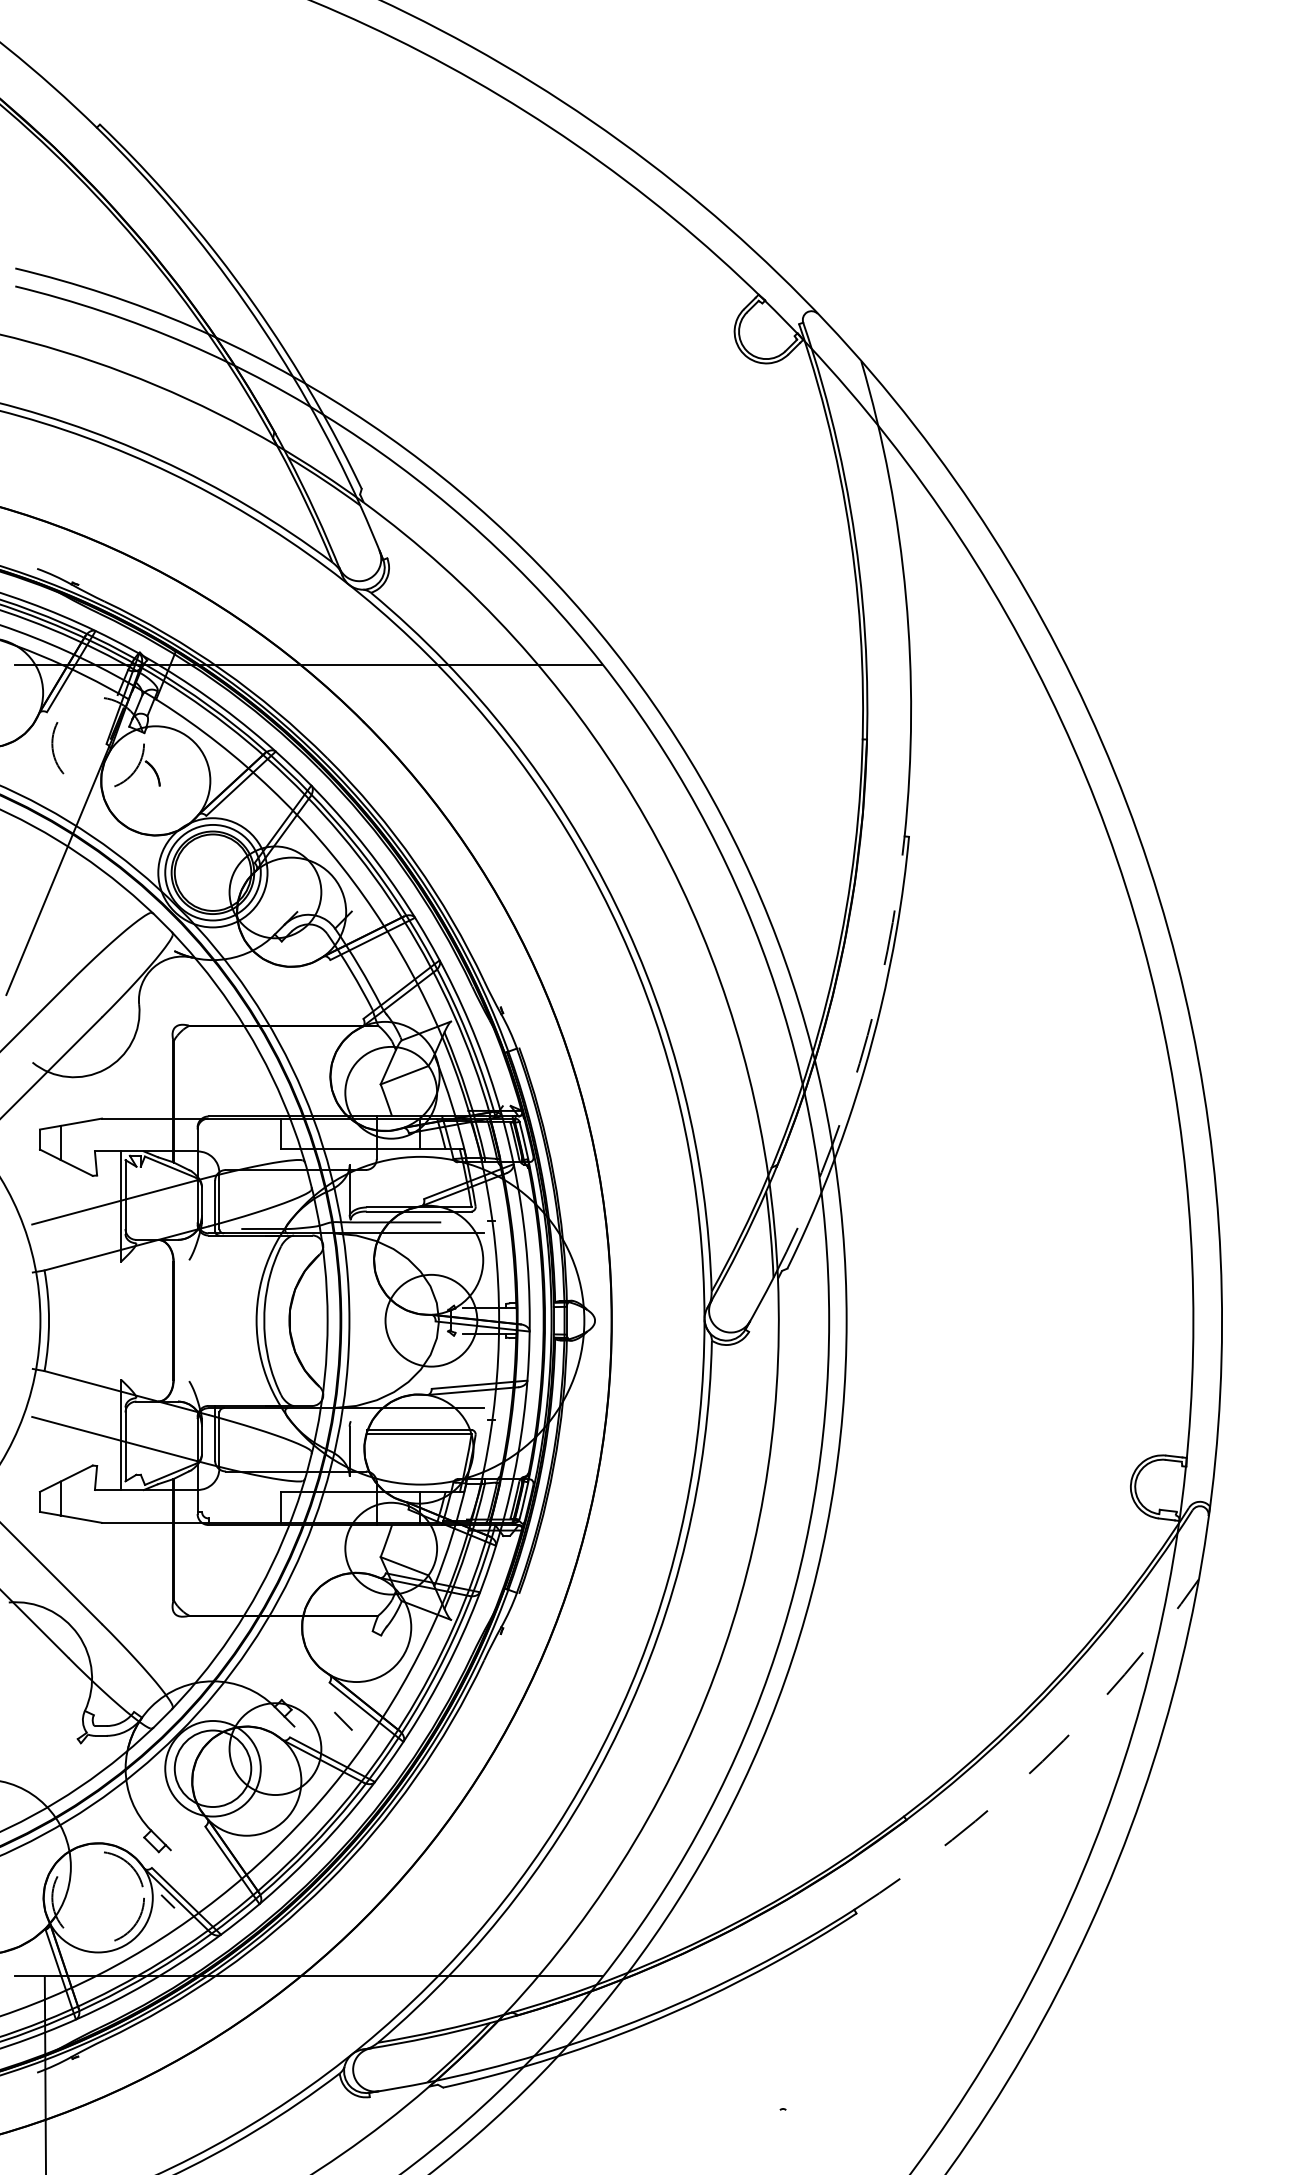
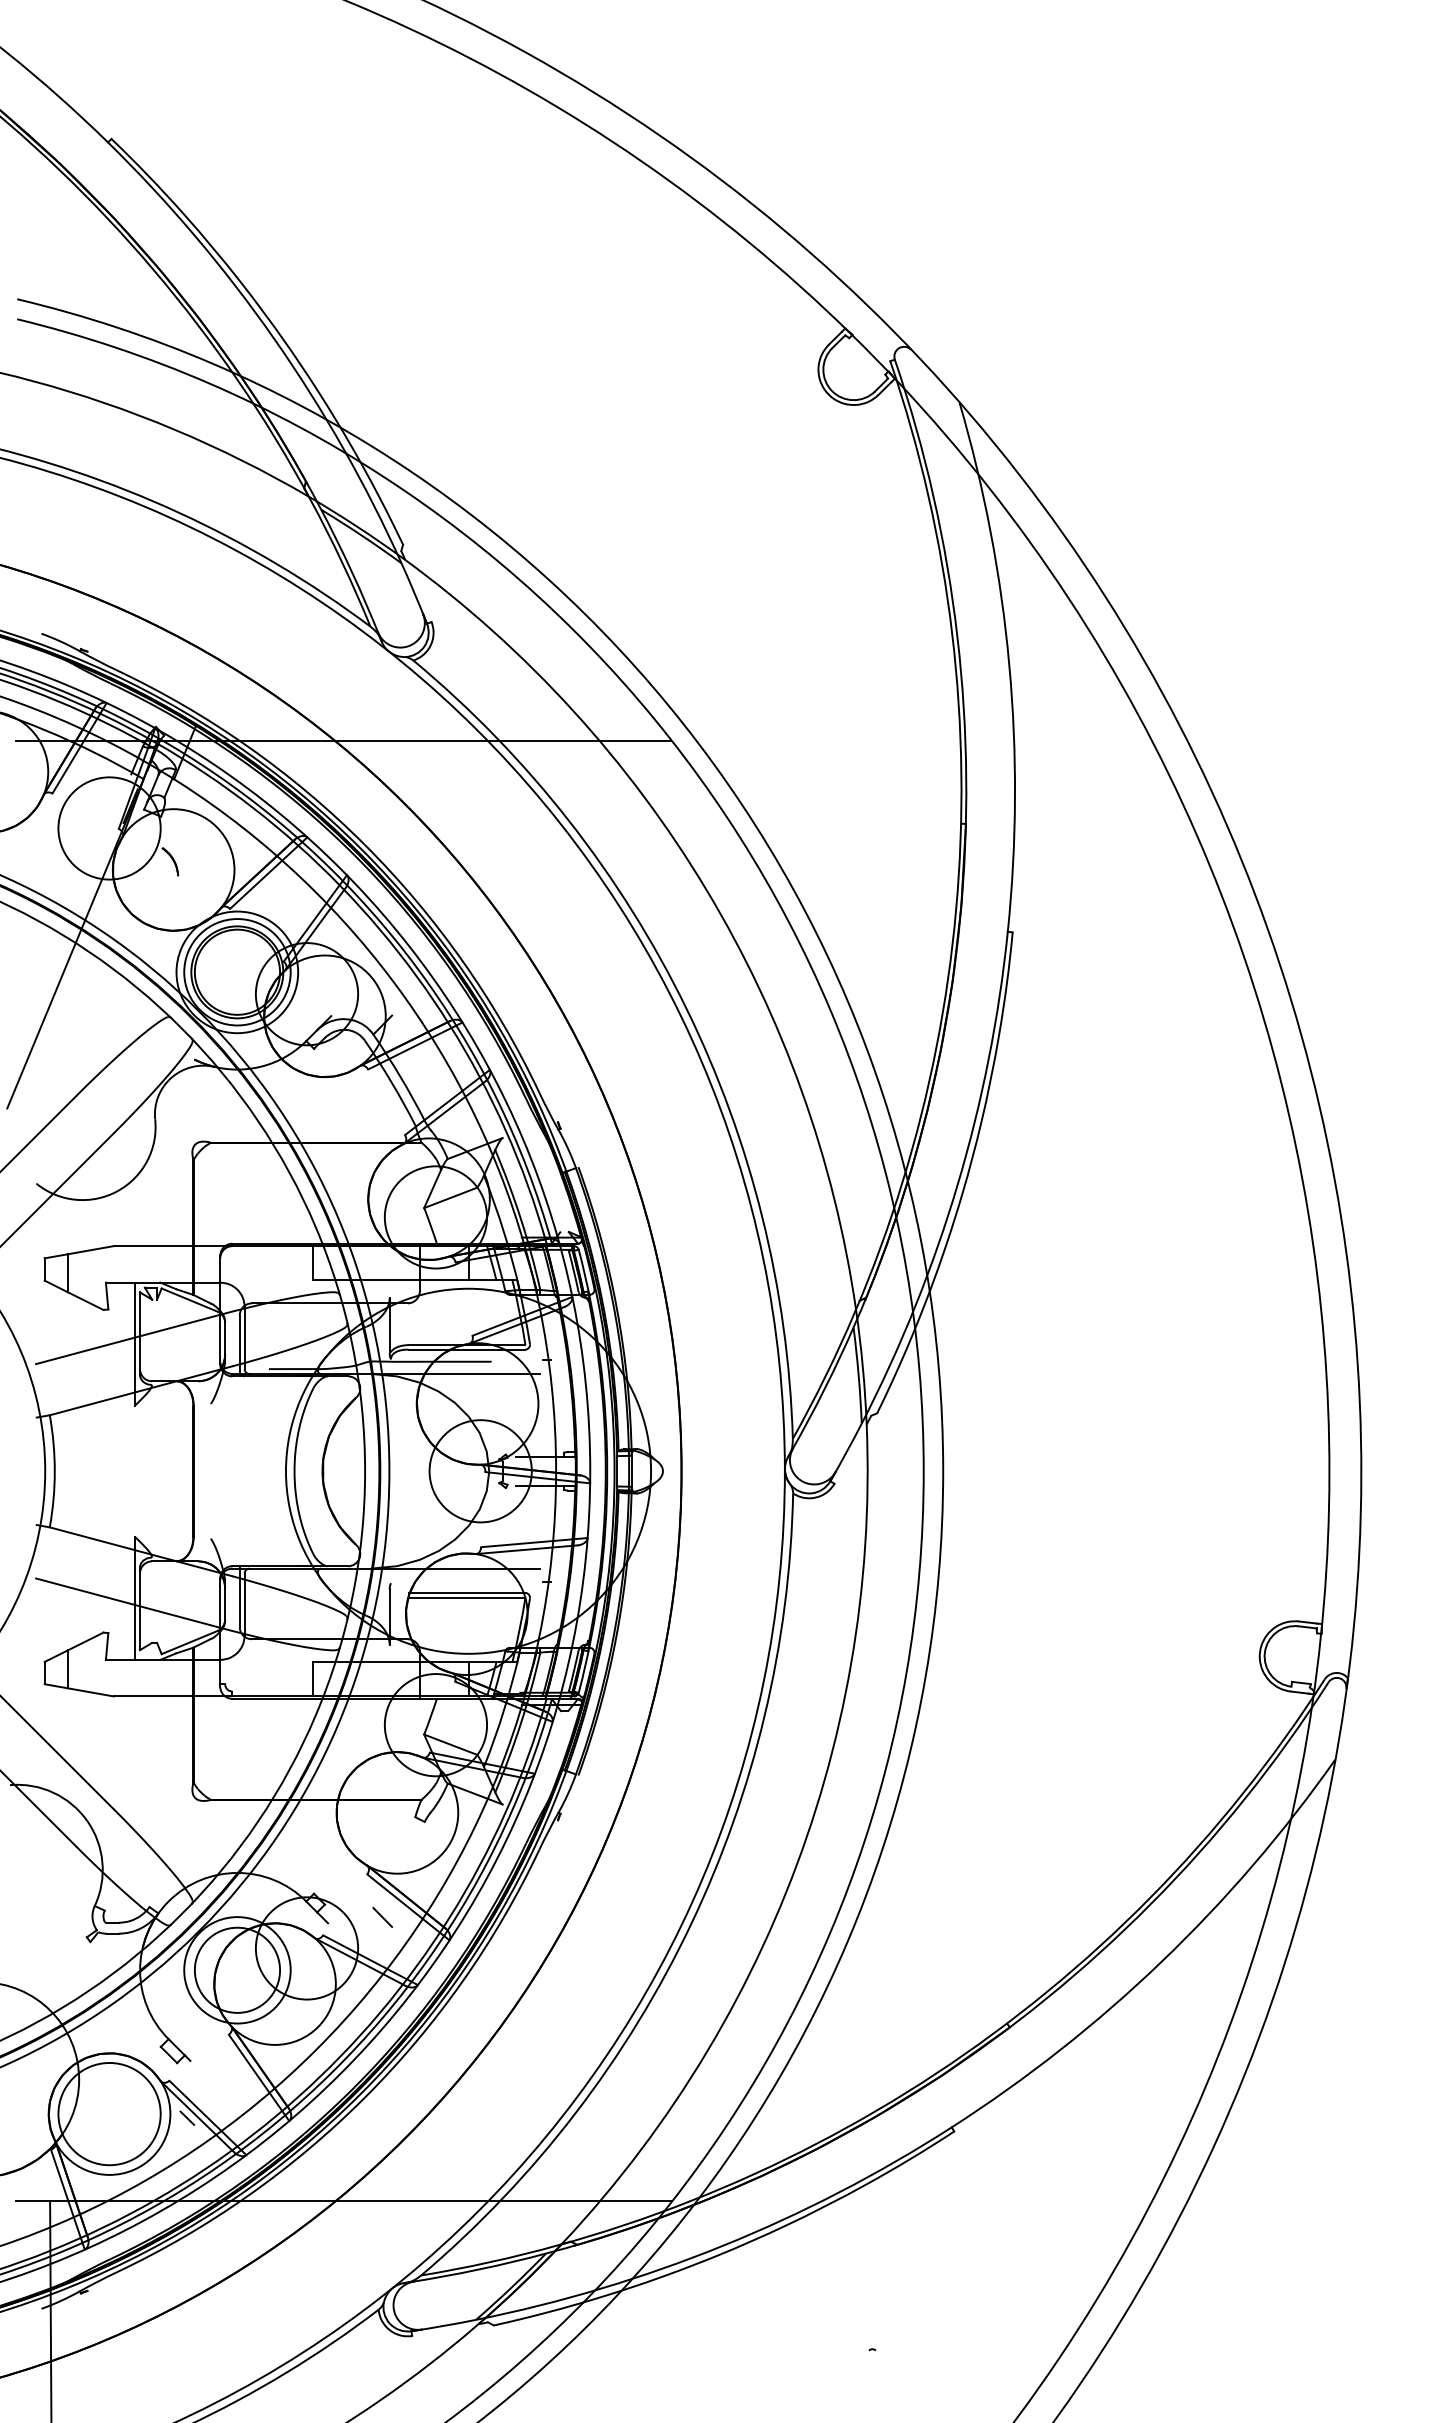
circle: (98, 743) -> (109, 828), dashed -> solid
arc: (859, 1063) -> (957, 1184), dashed -> solid
arc: (1042, 1761) -> (1161, 1962), dashed -> solid
circle: (98, 1897) -> (109, 2113), dashed -> solid

